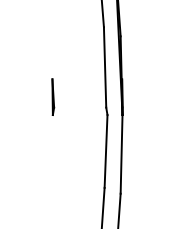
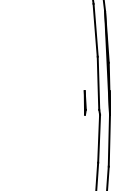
line: (52, 96) -> (84, 102), moved

